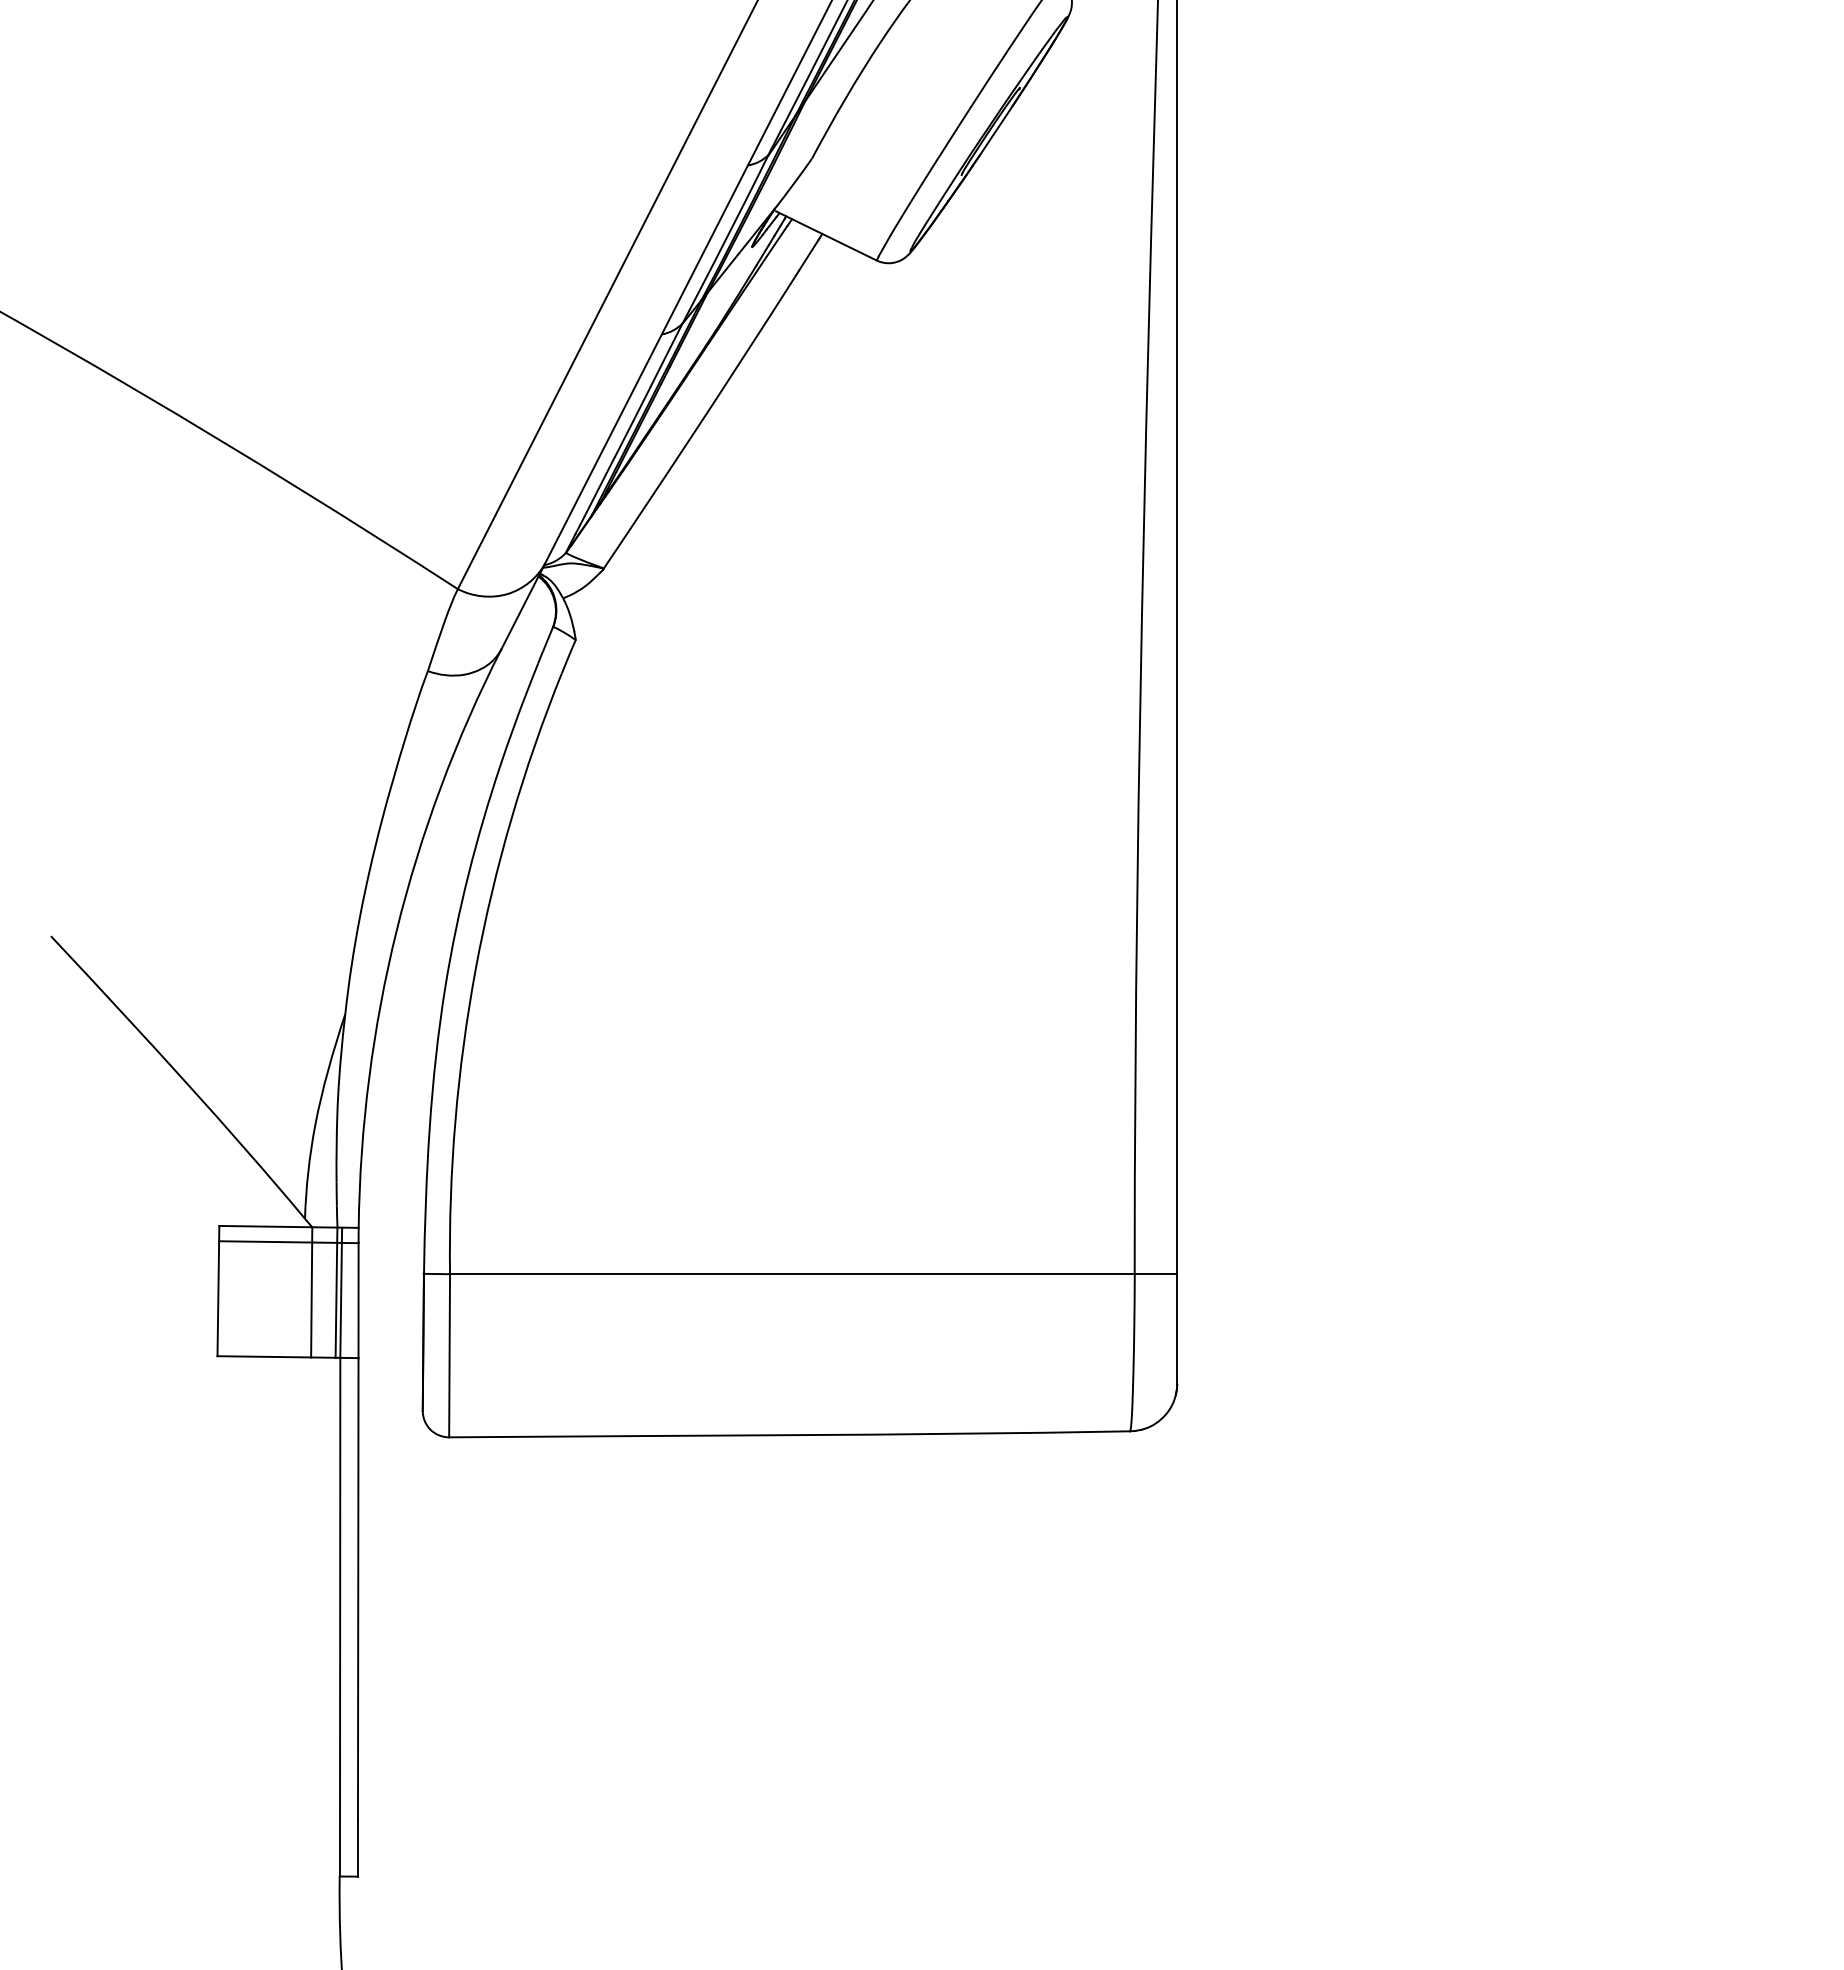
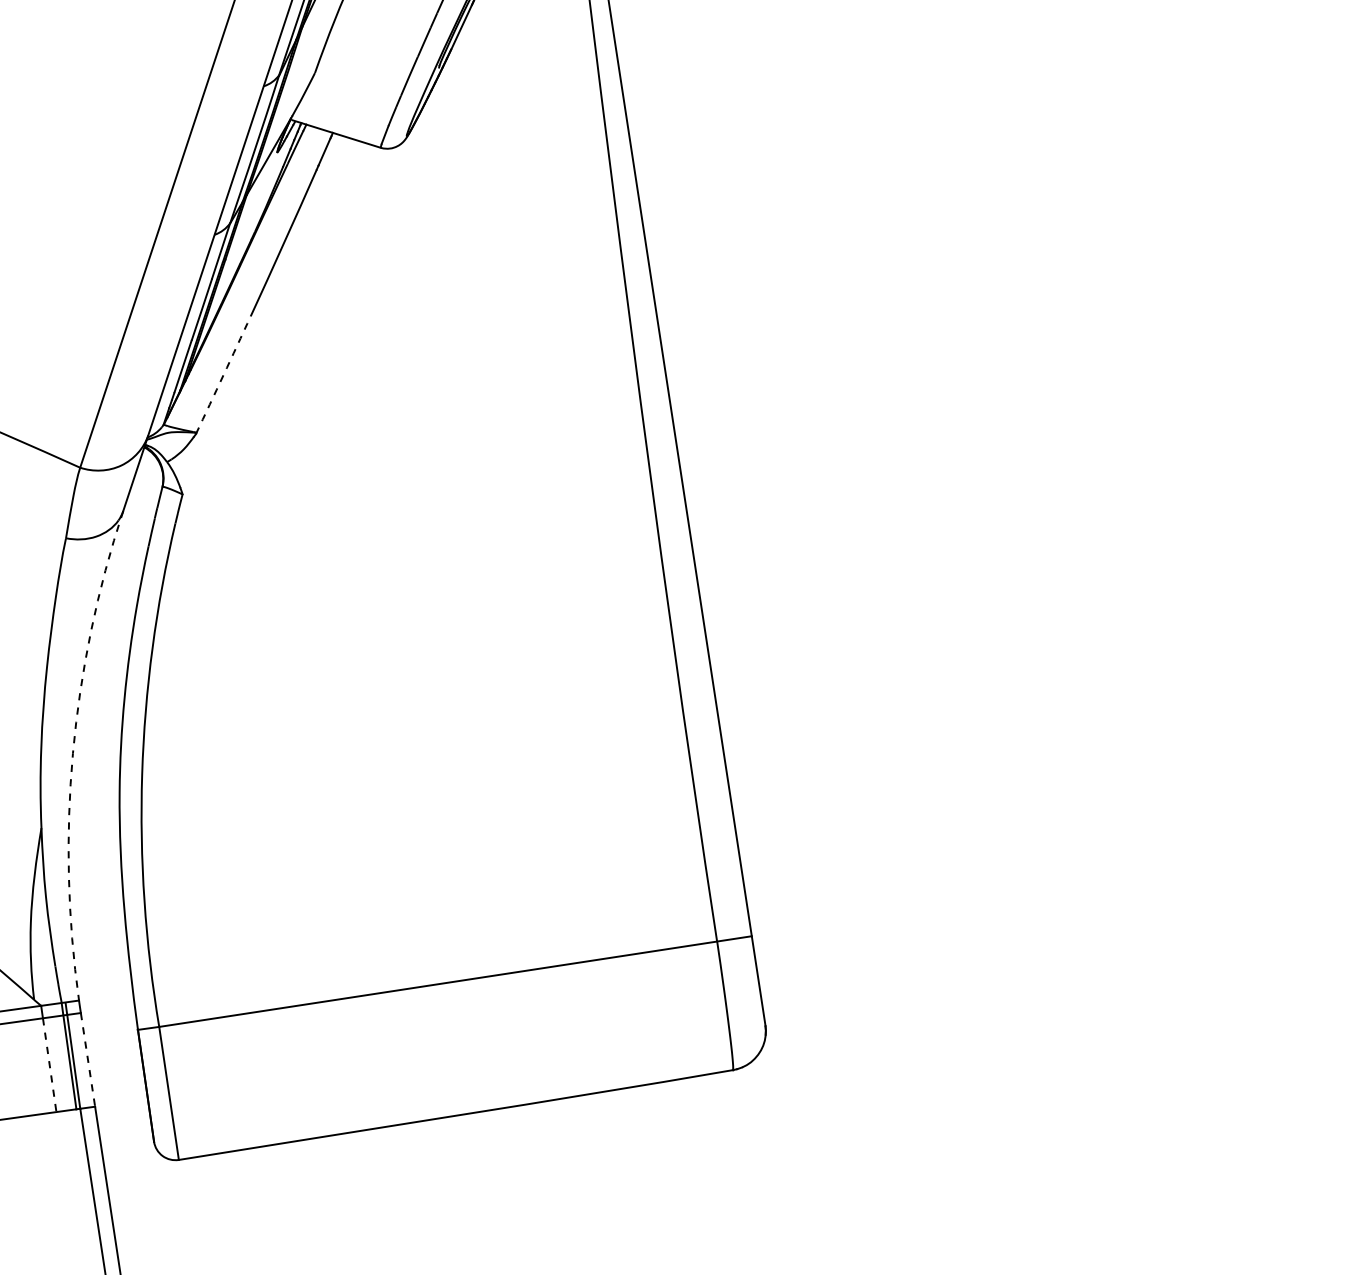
arc: (646, 504) -> (223, 375), solid -> dashed
arc: (396, 930) -> (72, 753), solid -> dashed
line: (311, 1300) -> (49, 1065), solid -> dashed
line: (358, 1301) -> (88, 1060), solid -> dashed

